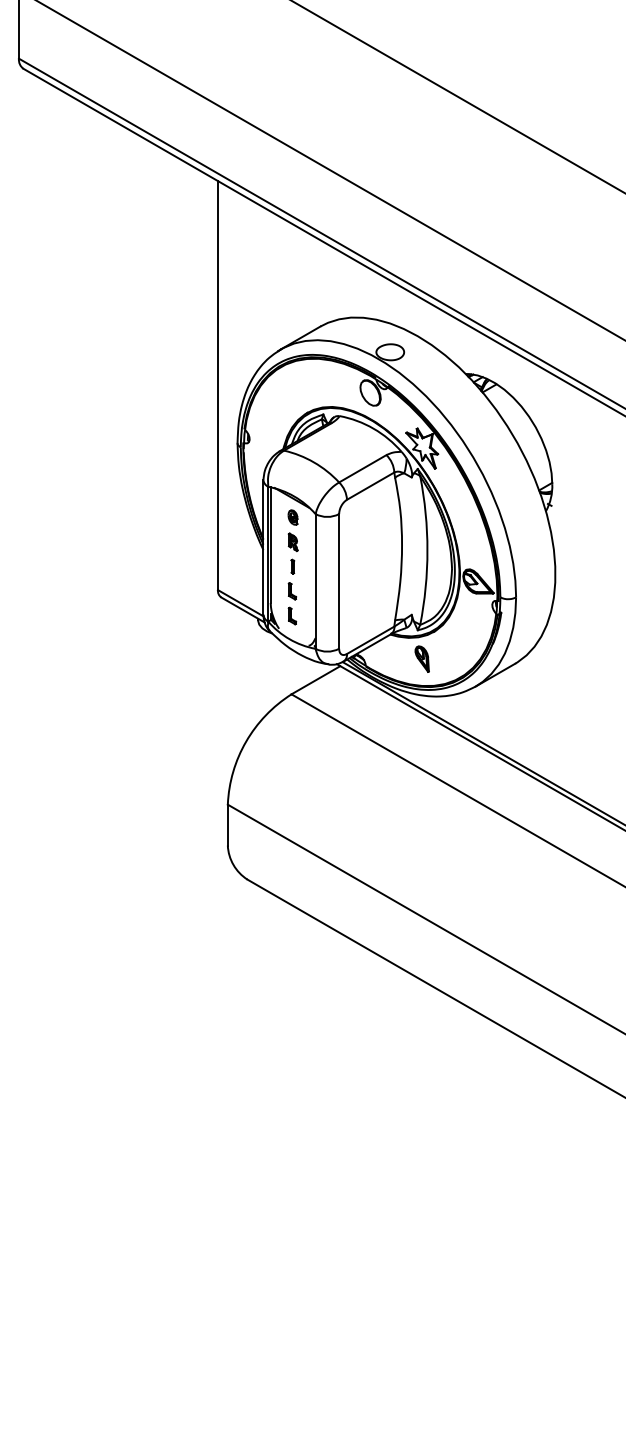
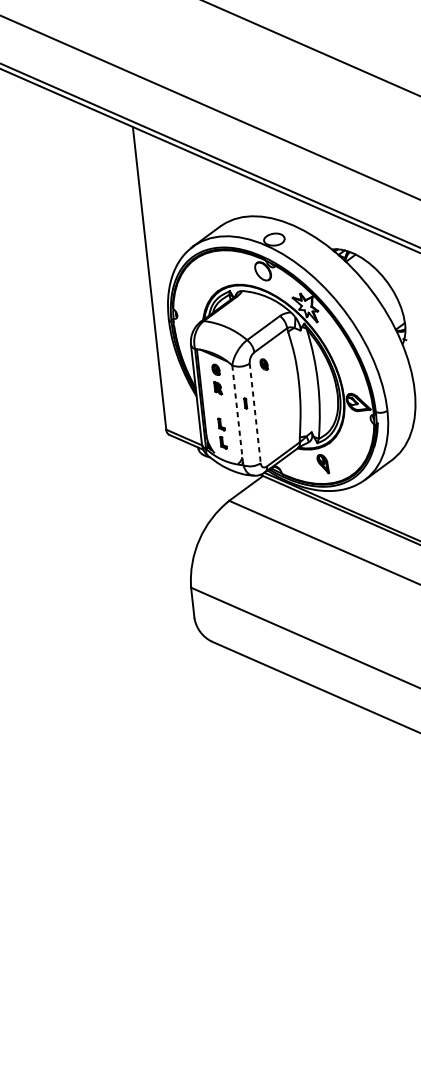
part: (357, 517) -> (263, 364), added
part: (292, 566) -> (245, 403), moved
line: (315, 581) -> (237, 415), solid -> dashed
line: (339, 581) -> (255, 413), solid -> dashed

